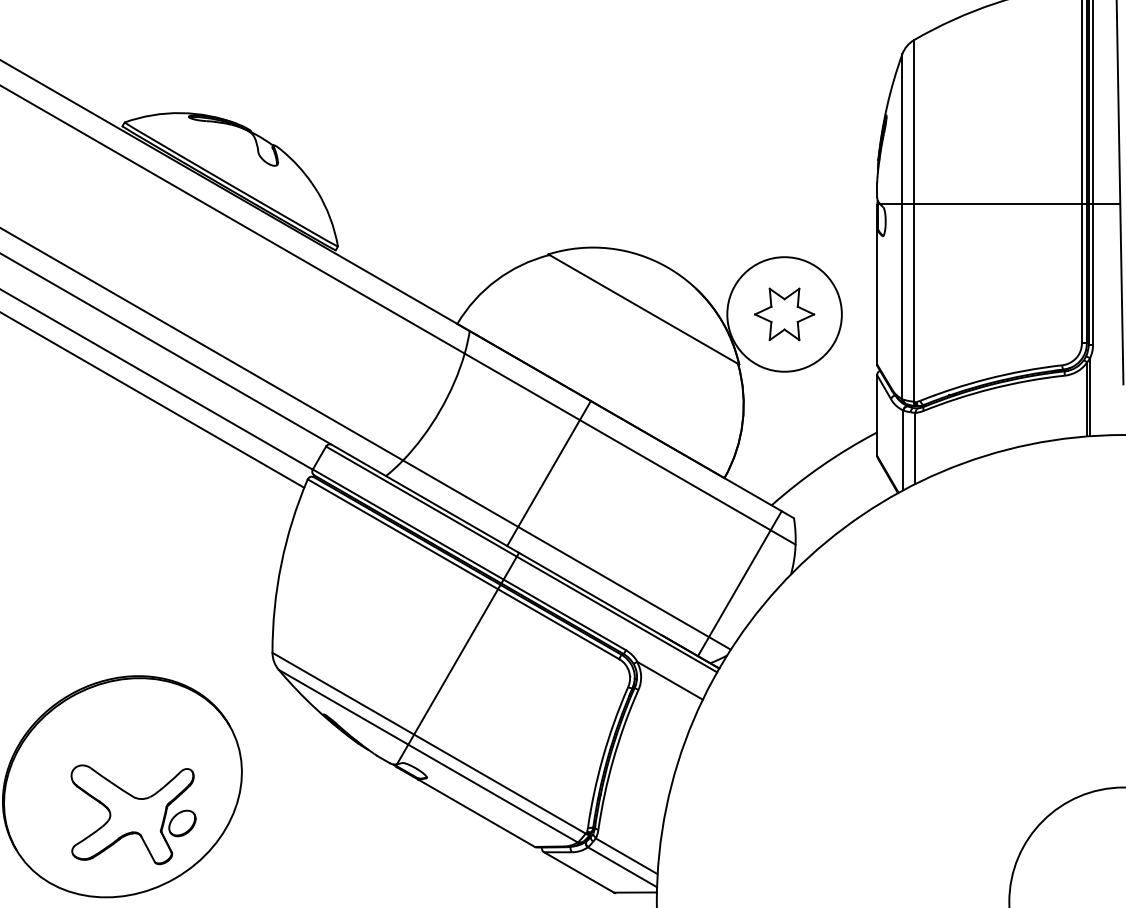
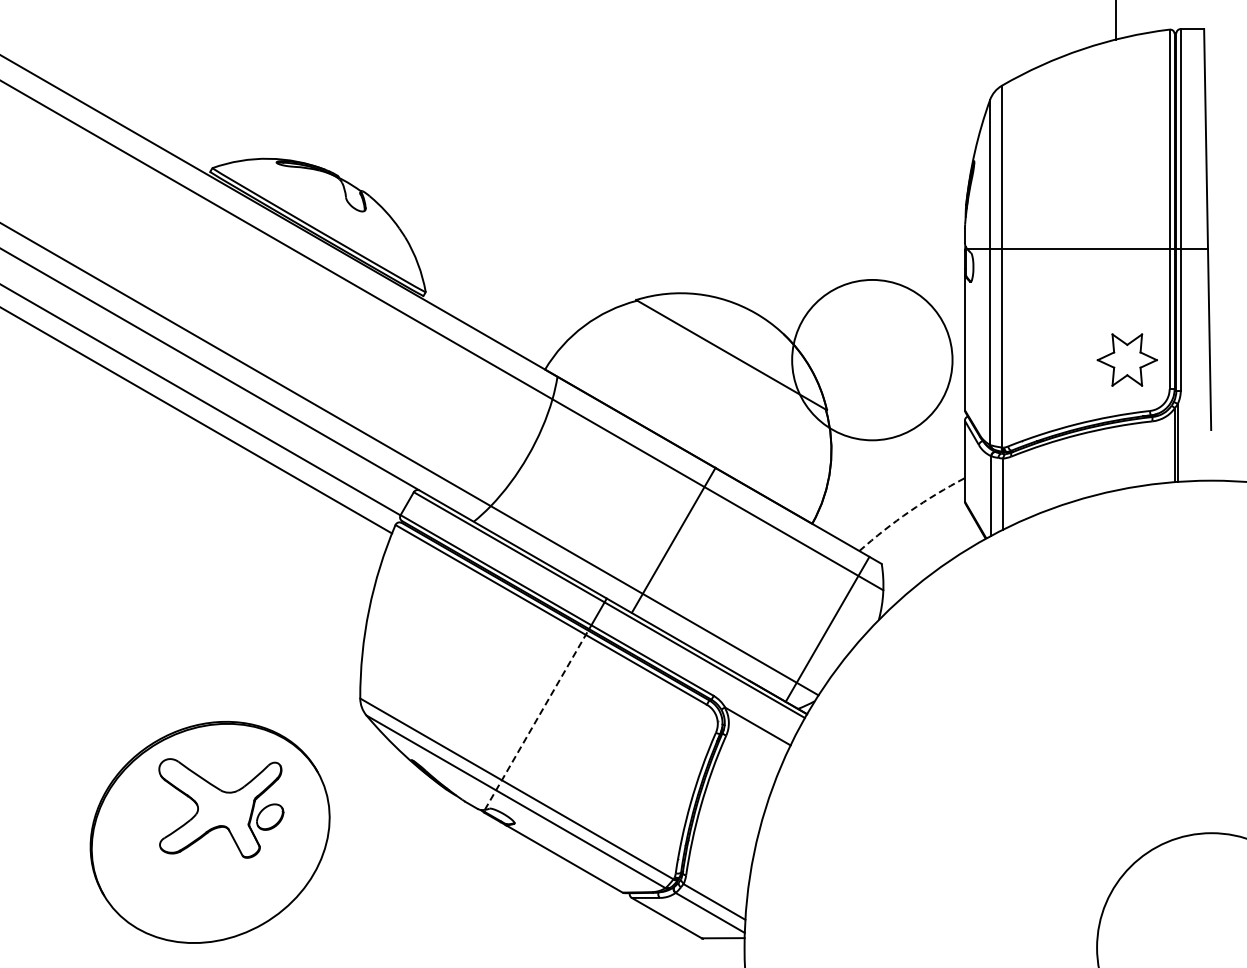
part: (783, 313) -> (1126, 359), moved
circle: (784, 313) -> (872, 359), size x1.4
arc: (821, 465) -> (909, 511), solid -> dashed
line: (548, 472) -> (673, 539), moved
line: (448, 674) -> (536, 720), solid -> dashed
part: (133, 814) -> (221, 808), moved

